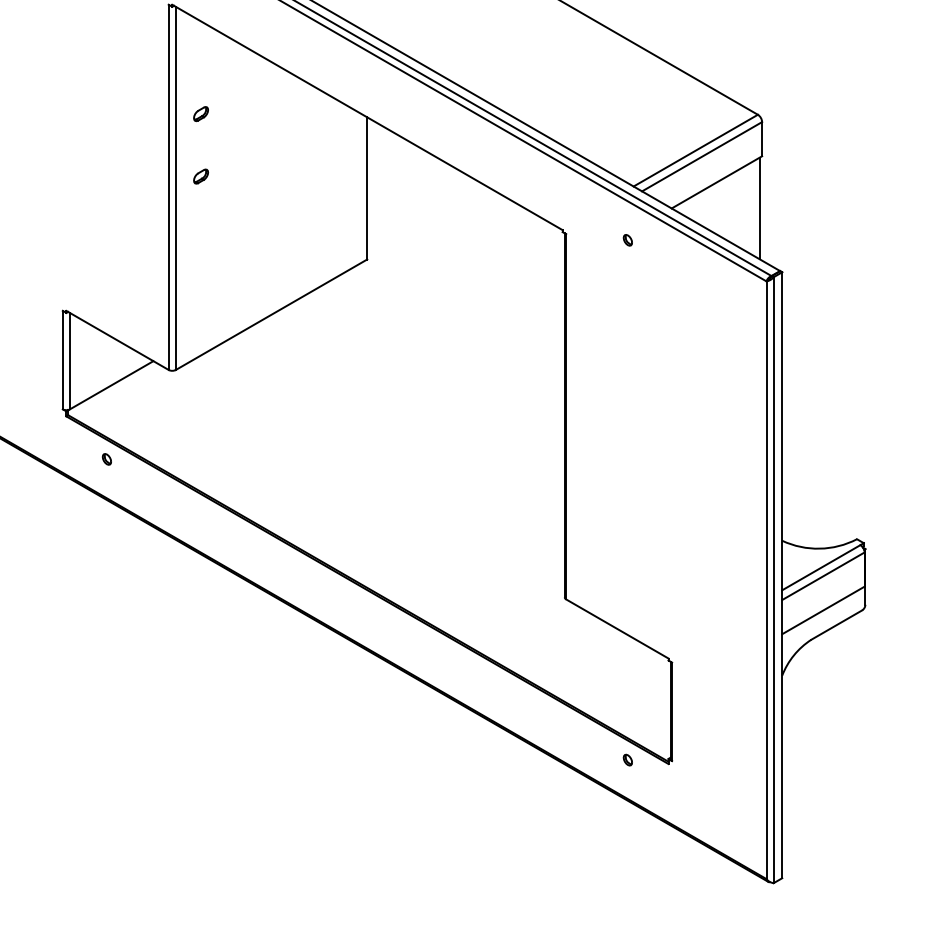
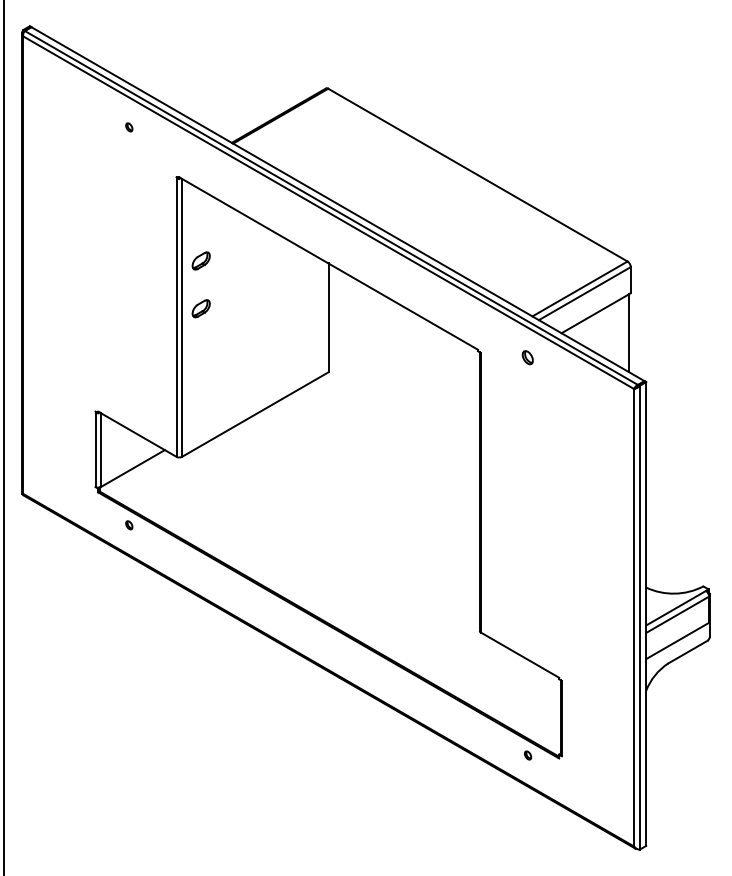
part: (201, 113) -> (201, 260), size x1.6
part: (201, 176) -> (201, 308), size x1.6
part: (628, 240) -> (528, 357), size x1.6

